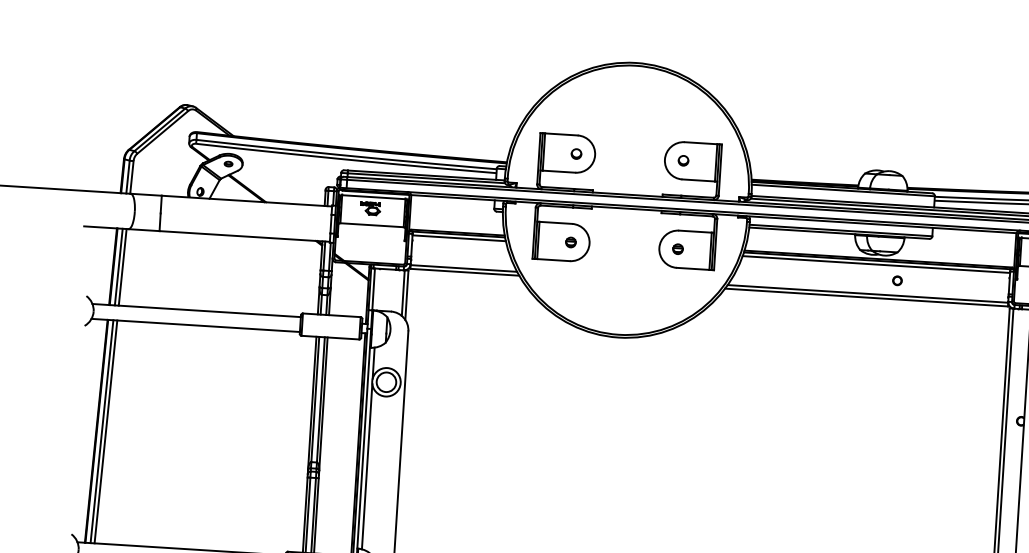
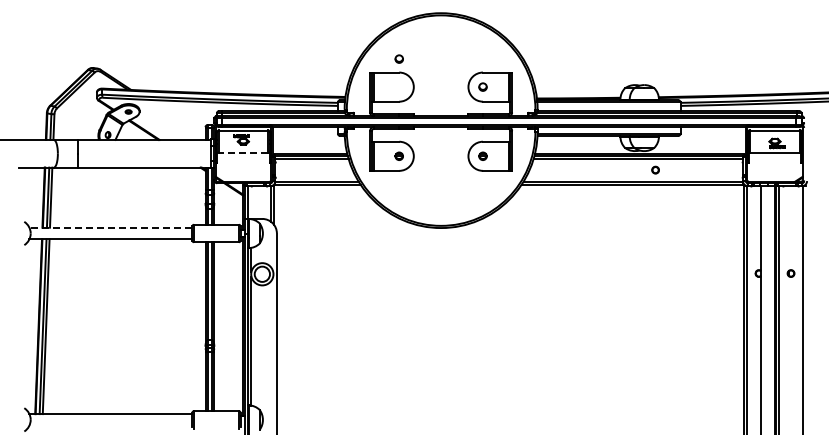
part: (575, 153) -> (398, 58), moved
line: (372, 225) -> (243, 152), solid -> dashed
line: (196, 310) -> (110, 227), solid -> dashed

